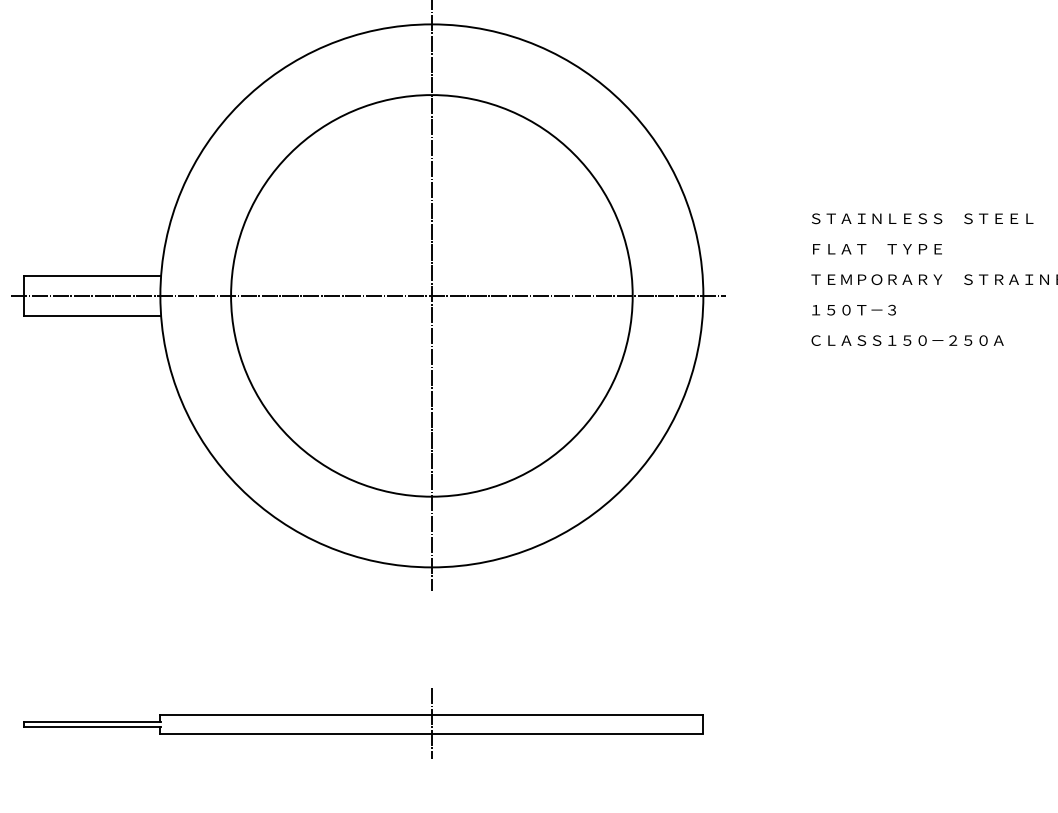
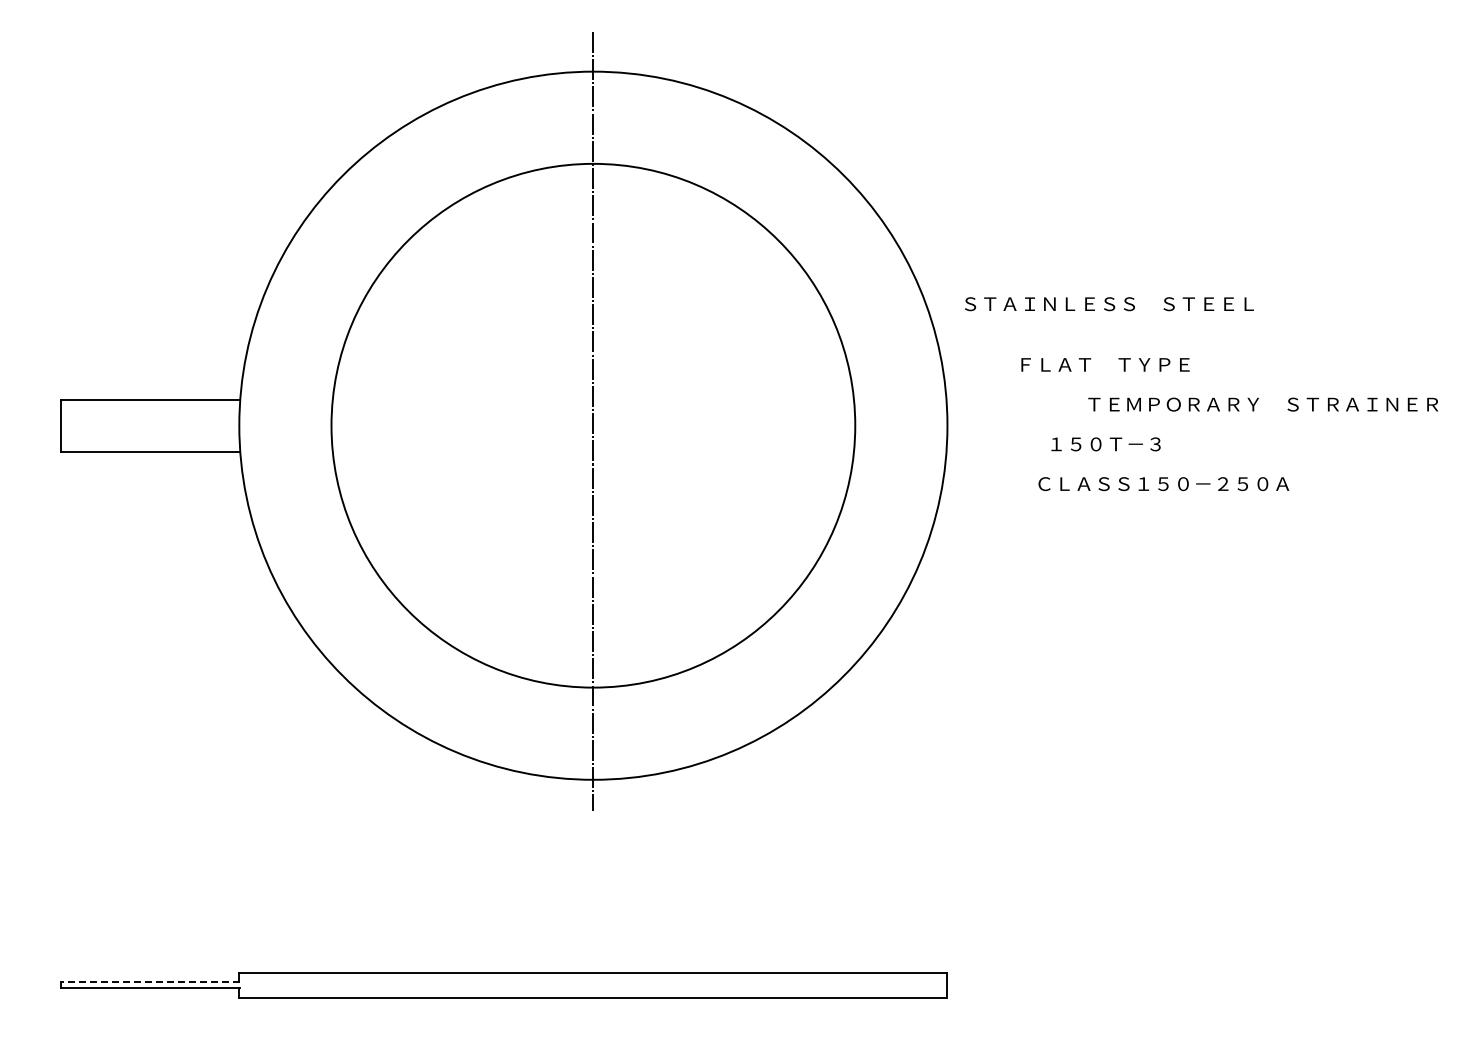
text: (922, 219) -> (1109, 304), moved
text: (877, 248) -> (1105, 364), moved
line: (368, 295) -> (510, 425), removed
text: (853, 310) -> (1105, 444), moved
text: (907, 340) -> (1163, 484), moved
line: (92, 722) -> (150, 981), solid -> dashed
line: (431, 722) -> (593, 982), removed

